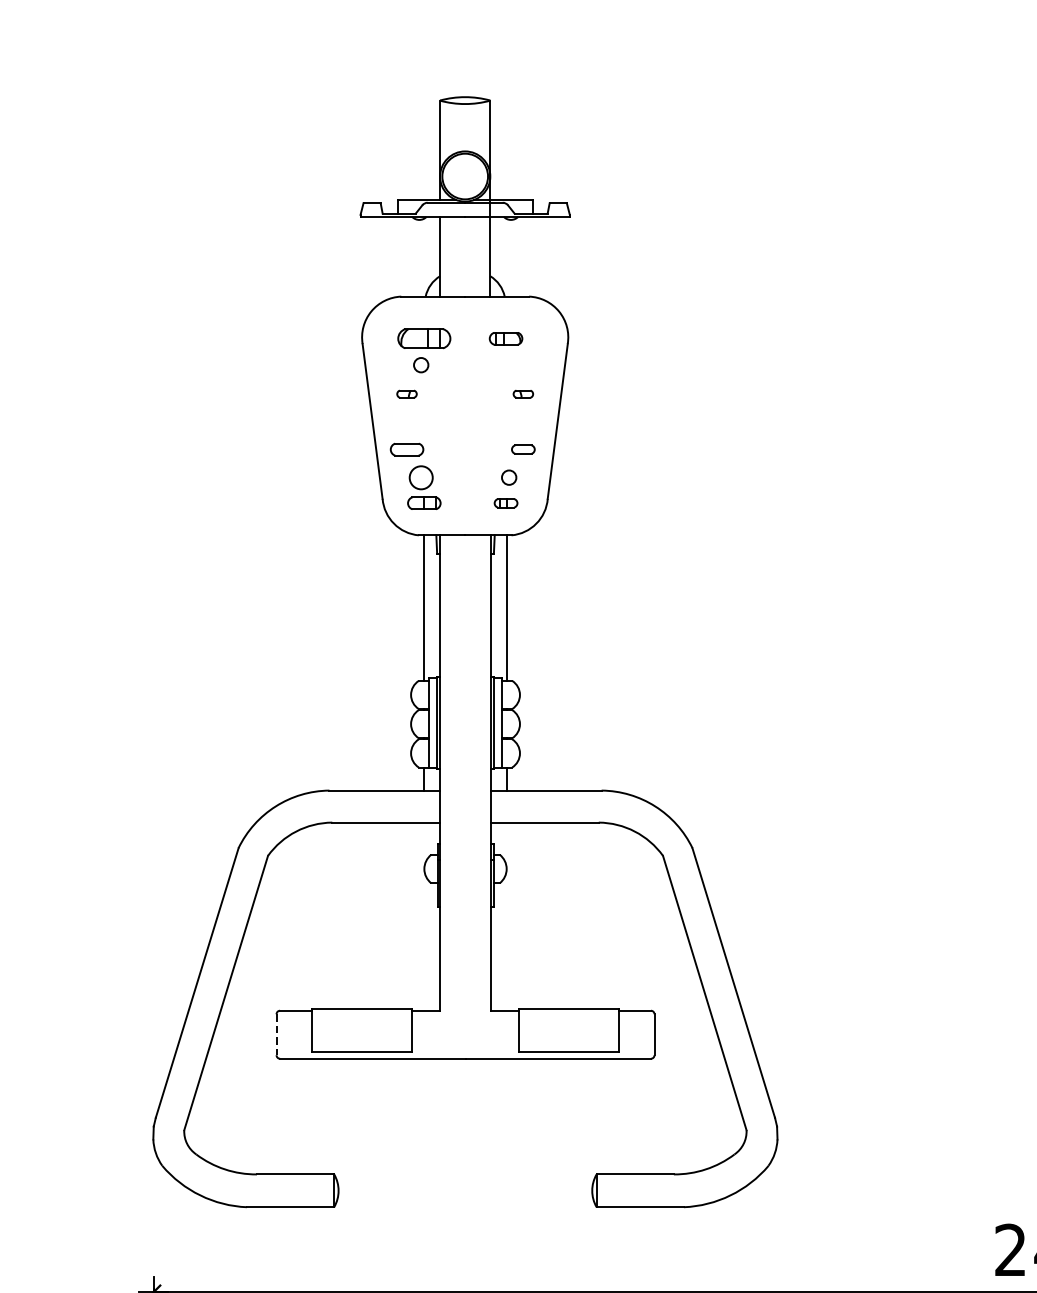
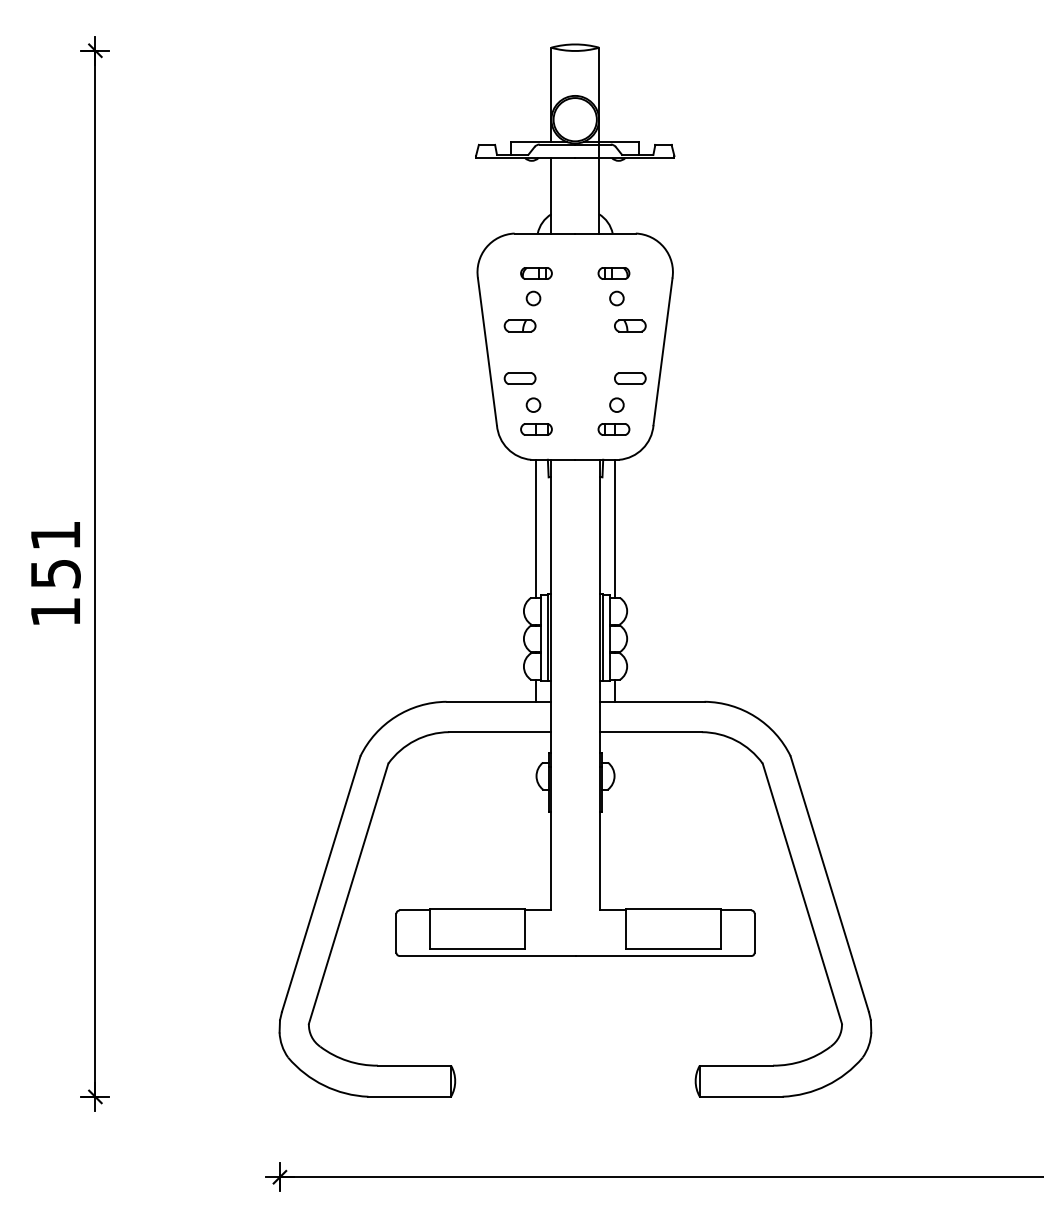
part: (424, 338) -> (536, 273), size x0.62
circle: (508, 365) -> (616, 298), added
part: (406, 393) -> (519, 325), size x1.67
part: (523, 393) -> (630, 325), size x1.67
part: (523, 449) -> (630, 378), size x1.43
circle: (421, 476) -> (533, 404), size x0.62
part: (505, 503) -> (613, 429), size x1.43
line: (276, 1035) -> (396, 933), dashed -> solid

